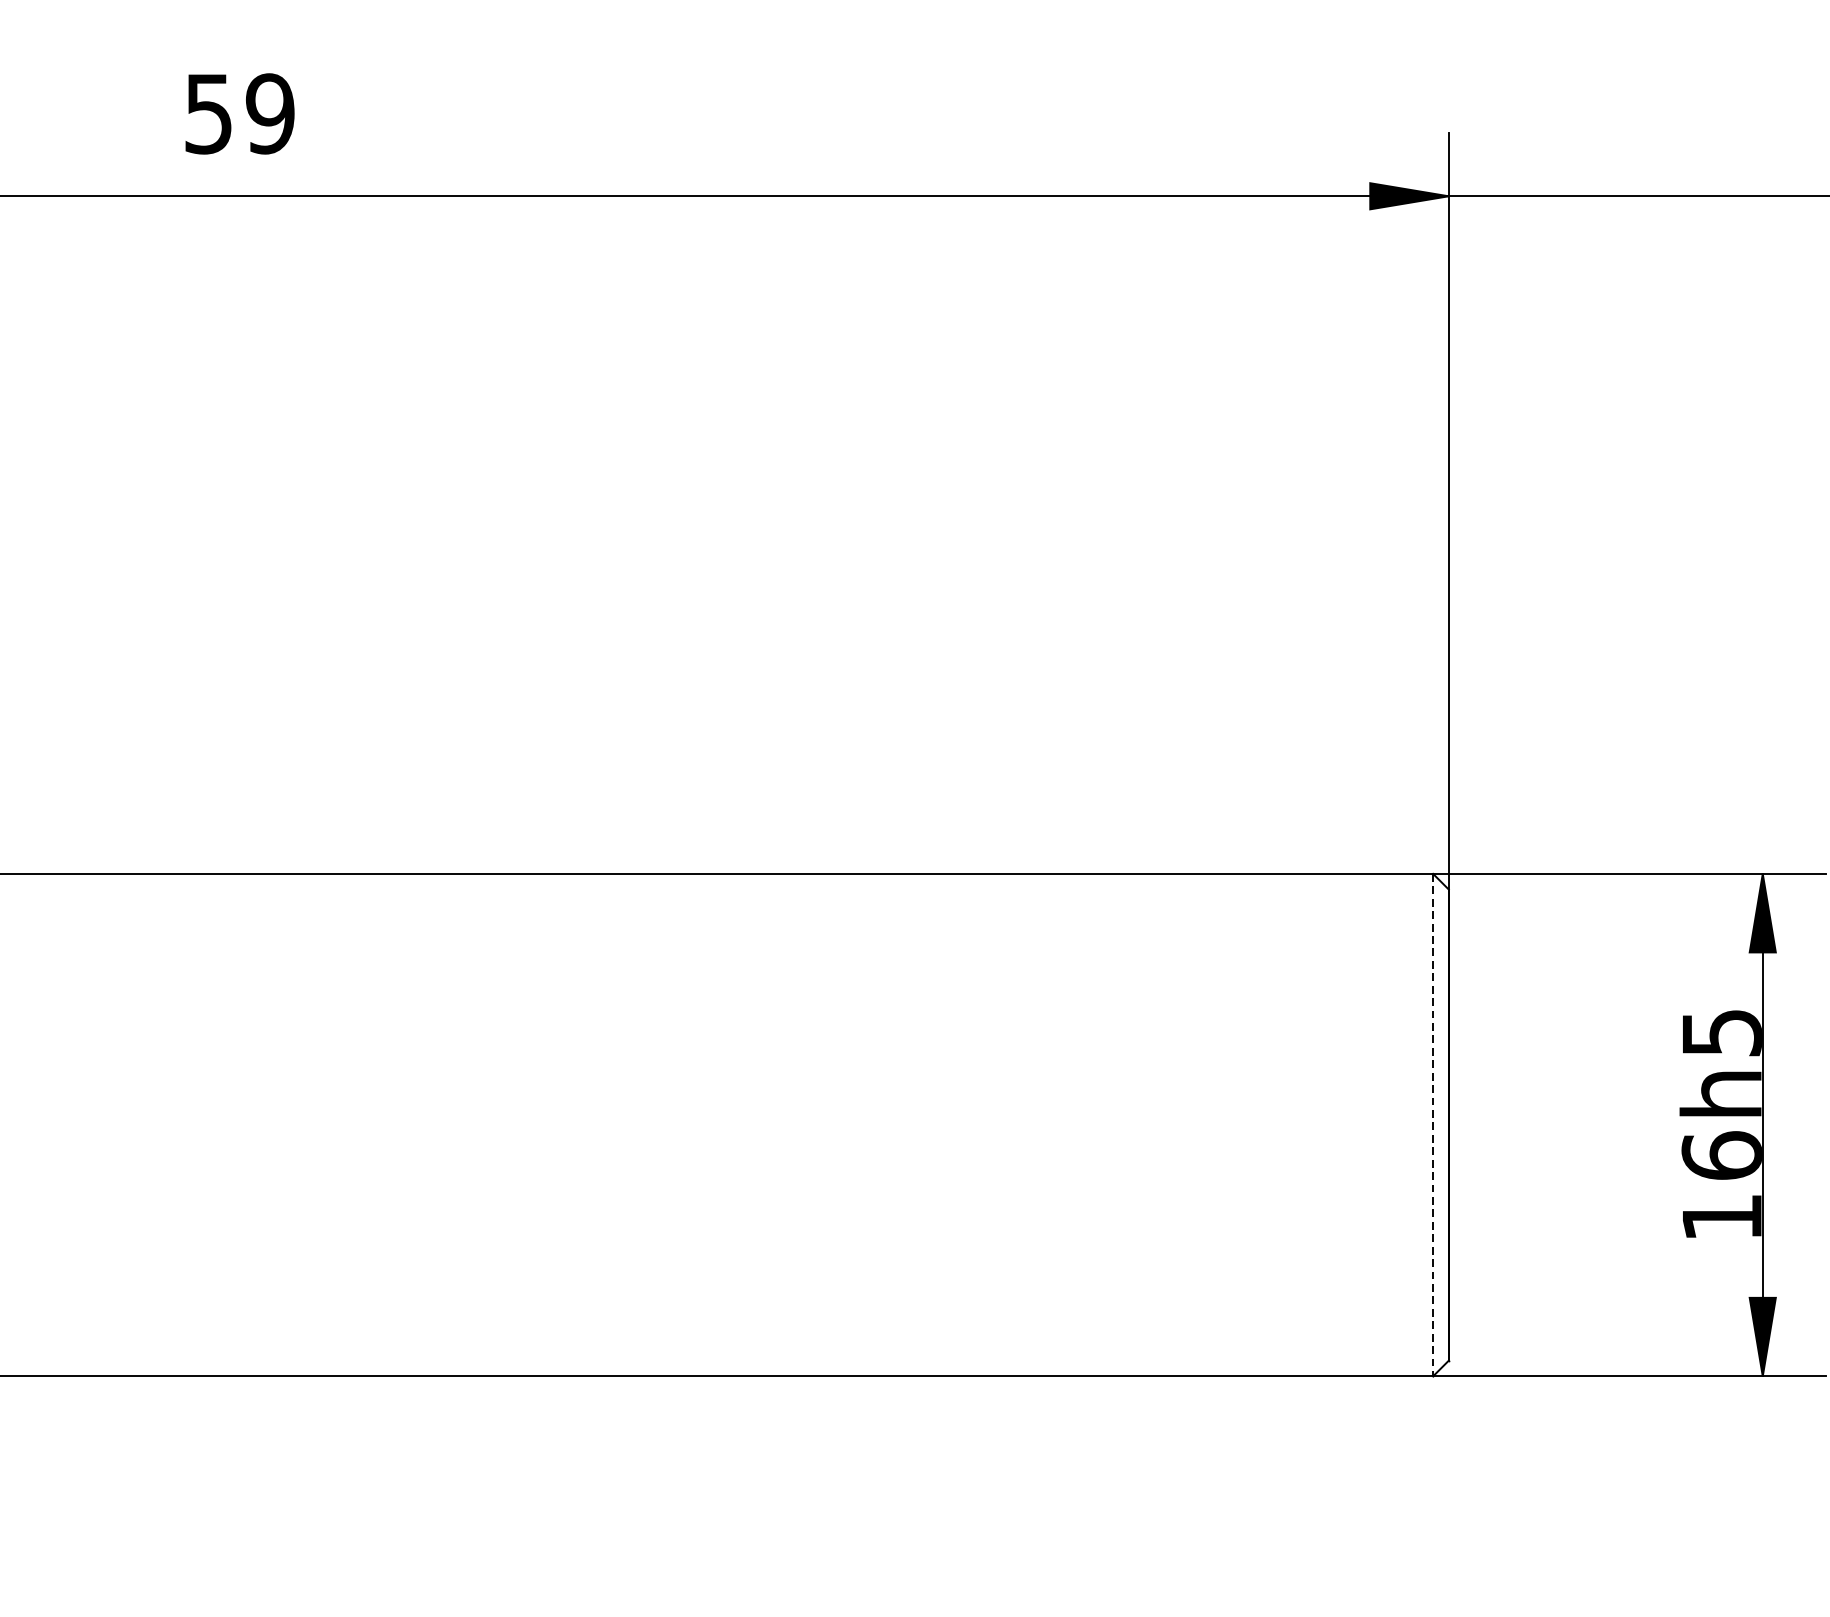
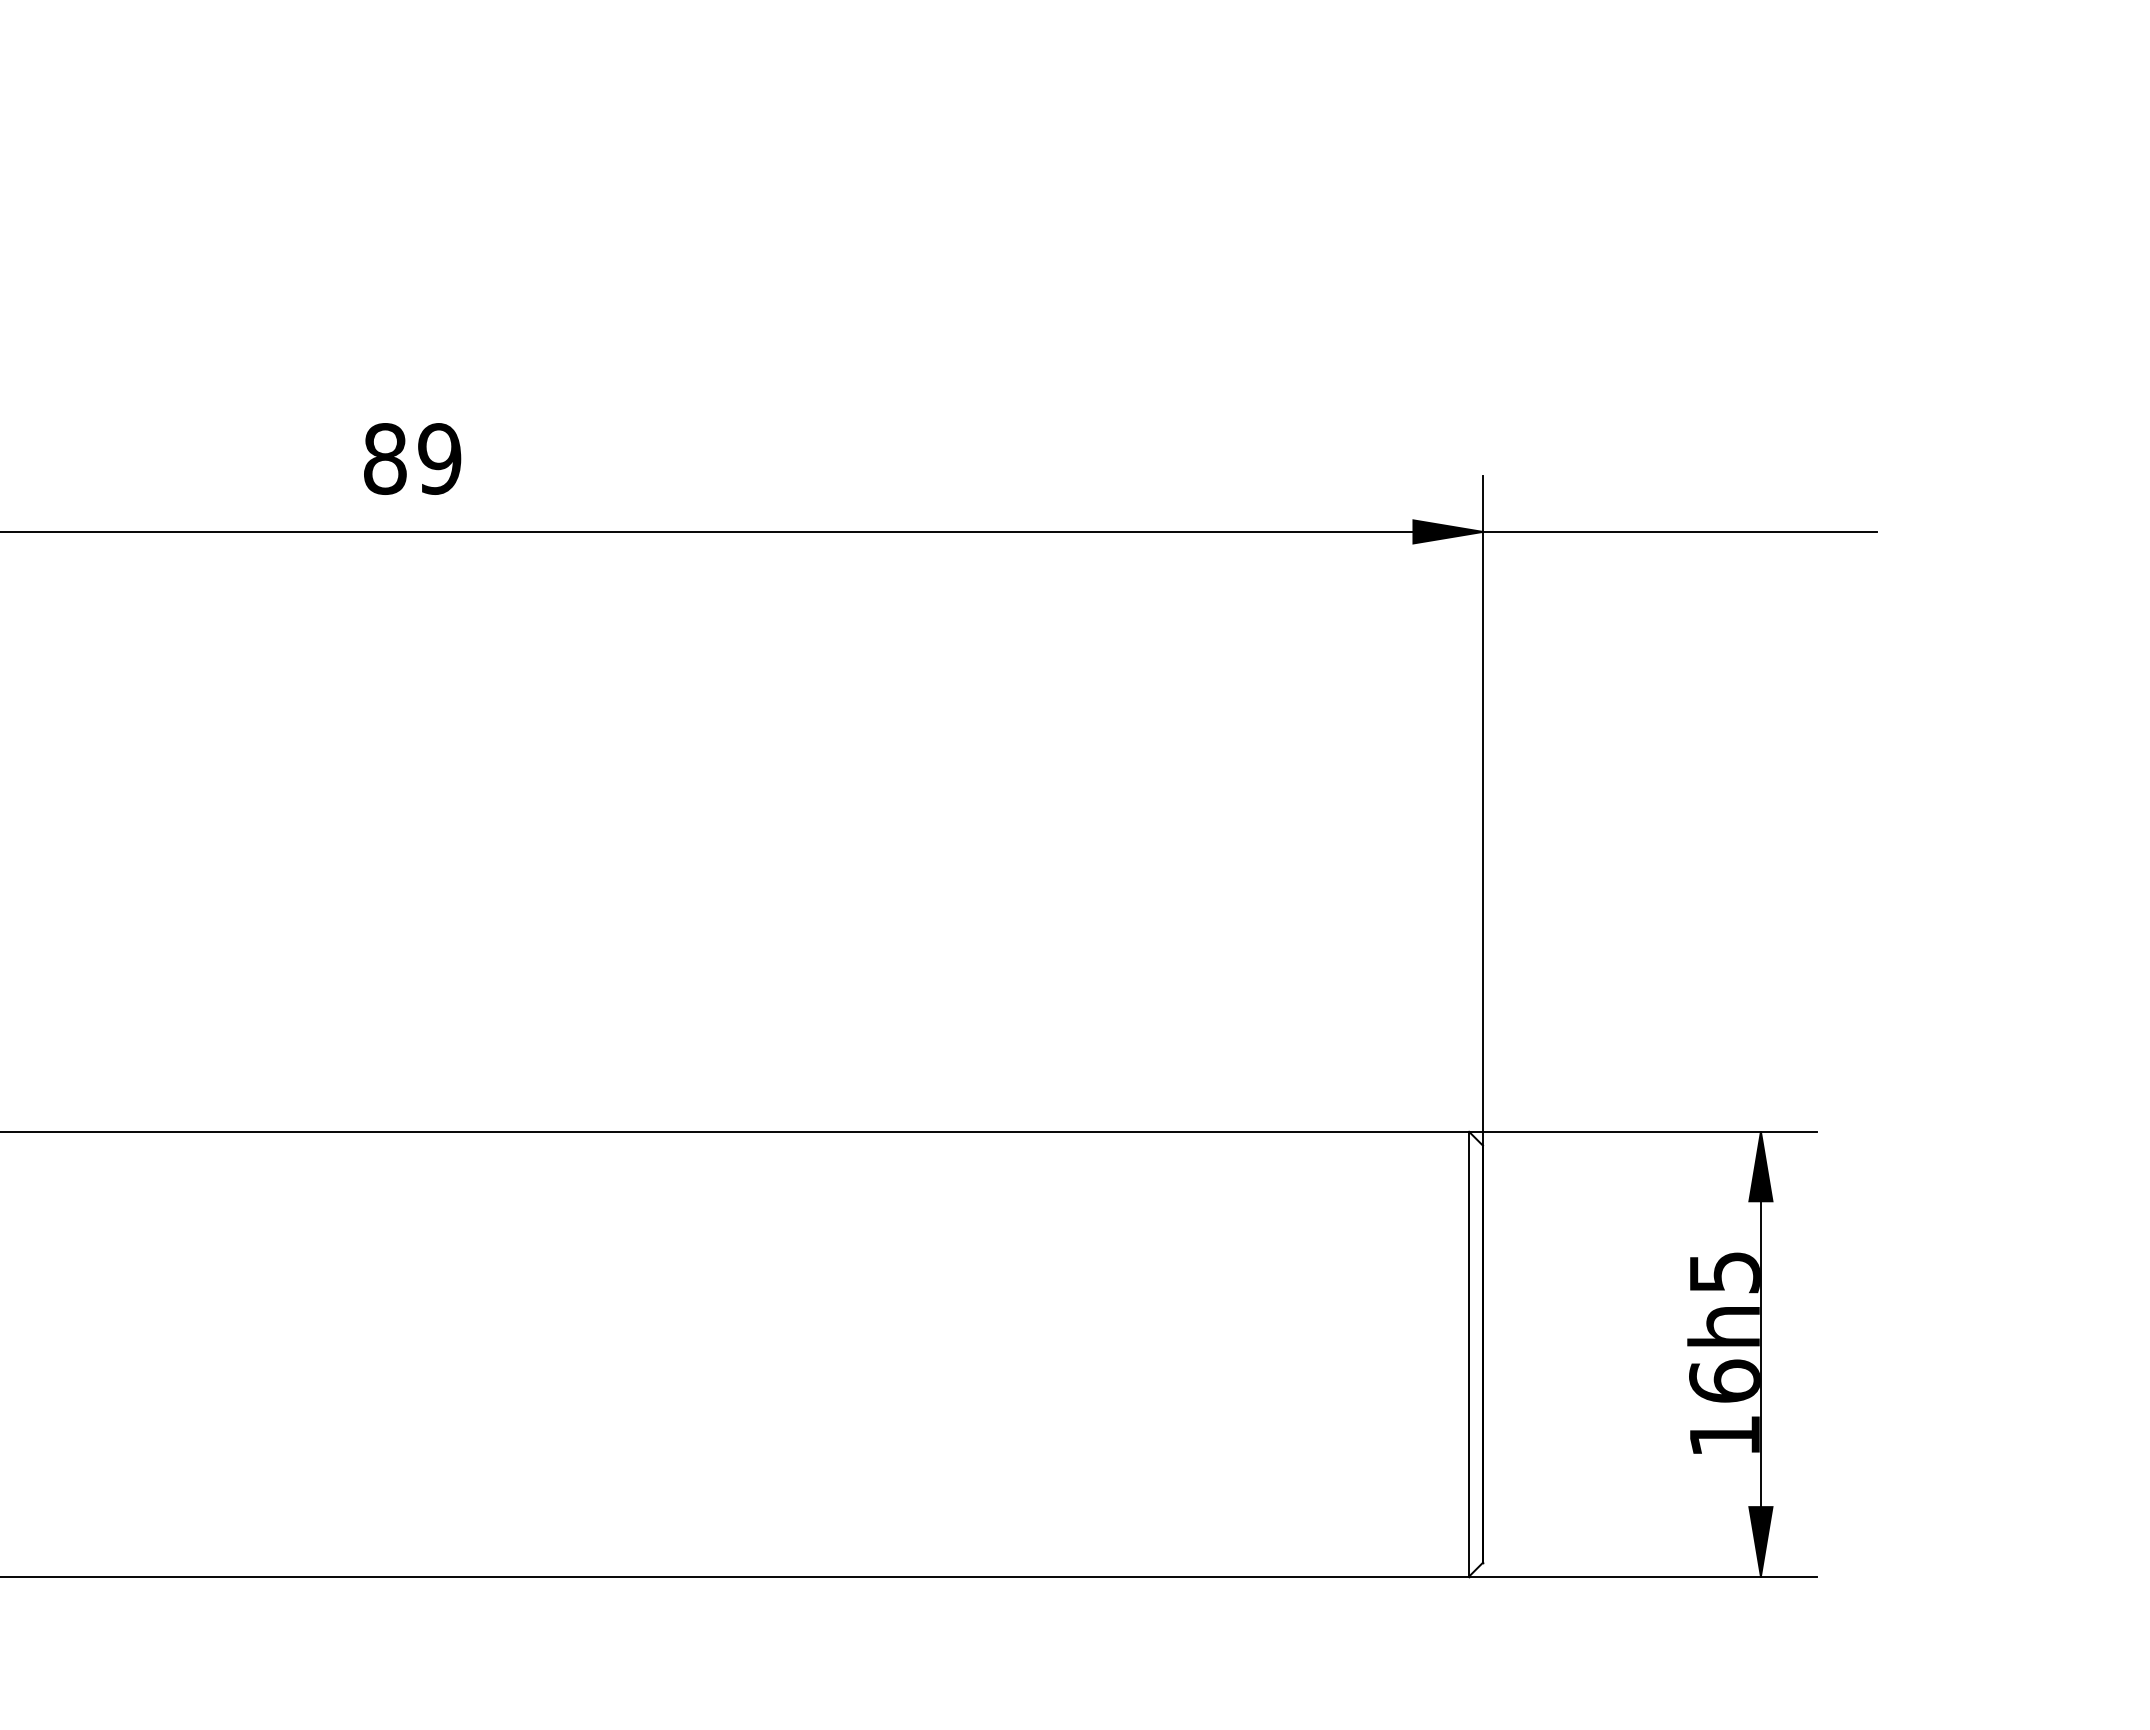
text: (209, 113) -> (385, 458), 59 -> 89
line: (1433, 1125) -> (1469, 1354), dashed -> solid

